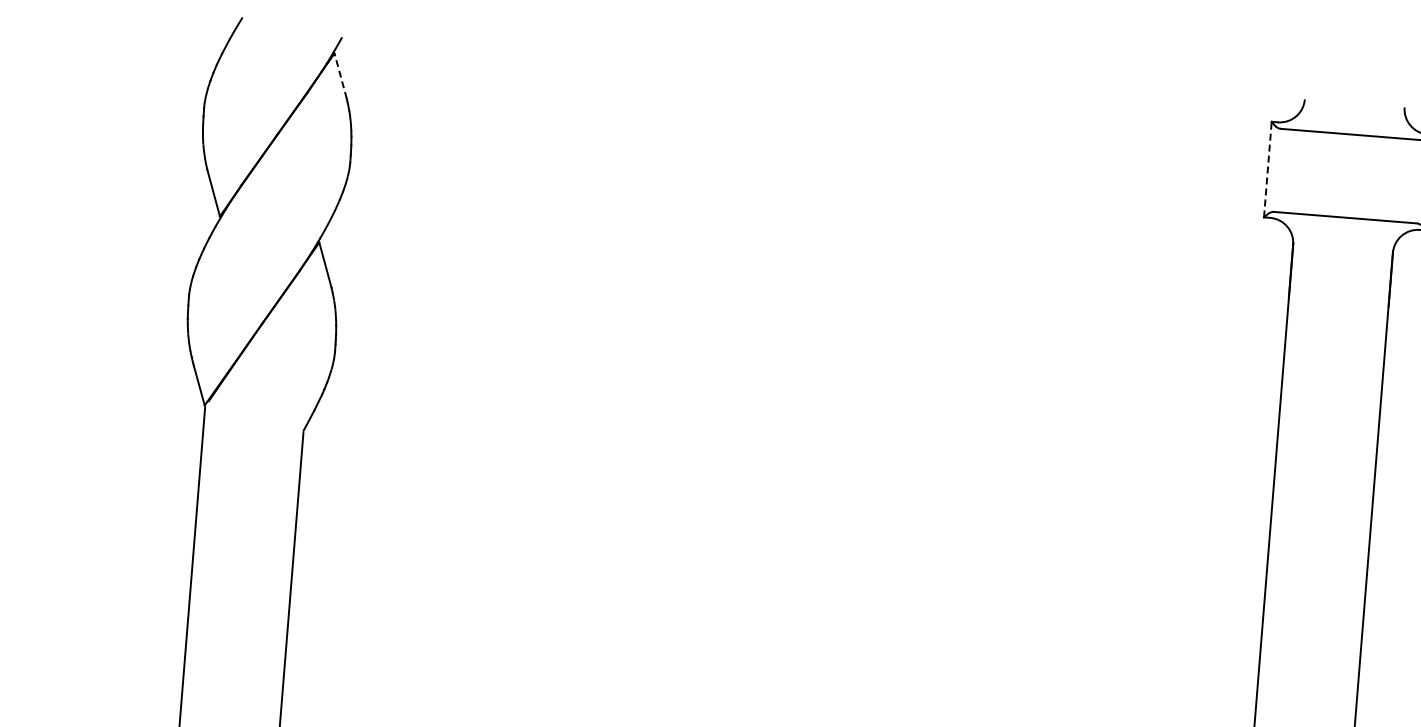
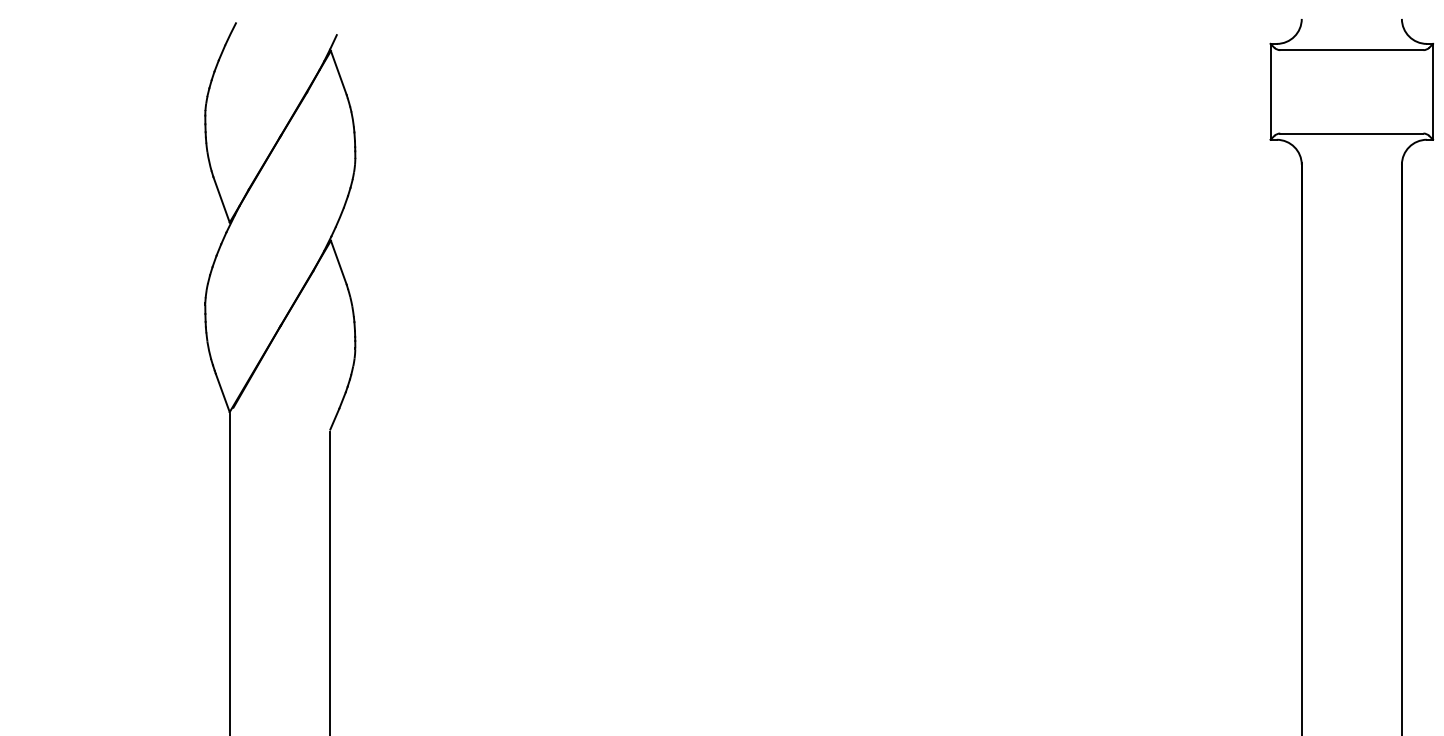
line: (340, 75) -> (338, 72), dashed -> solid
line: (1267, 169) -> (1270, 91), dashed -> solid

